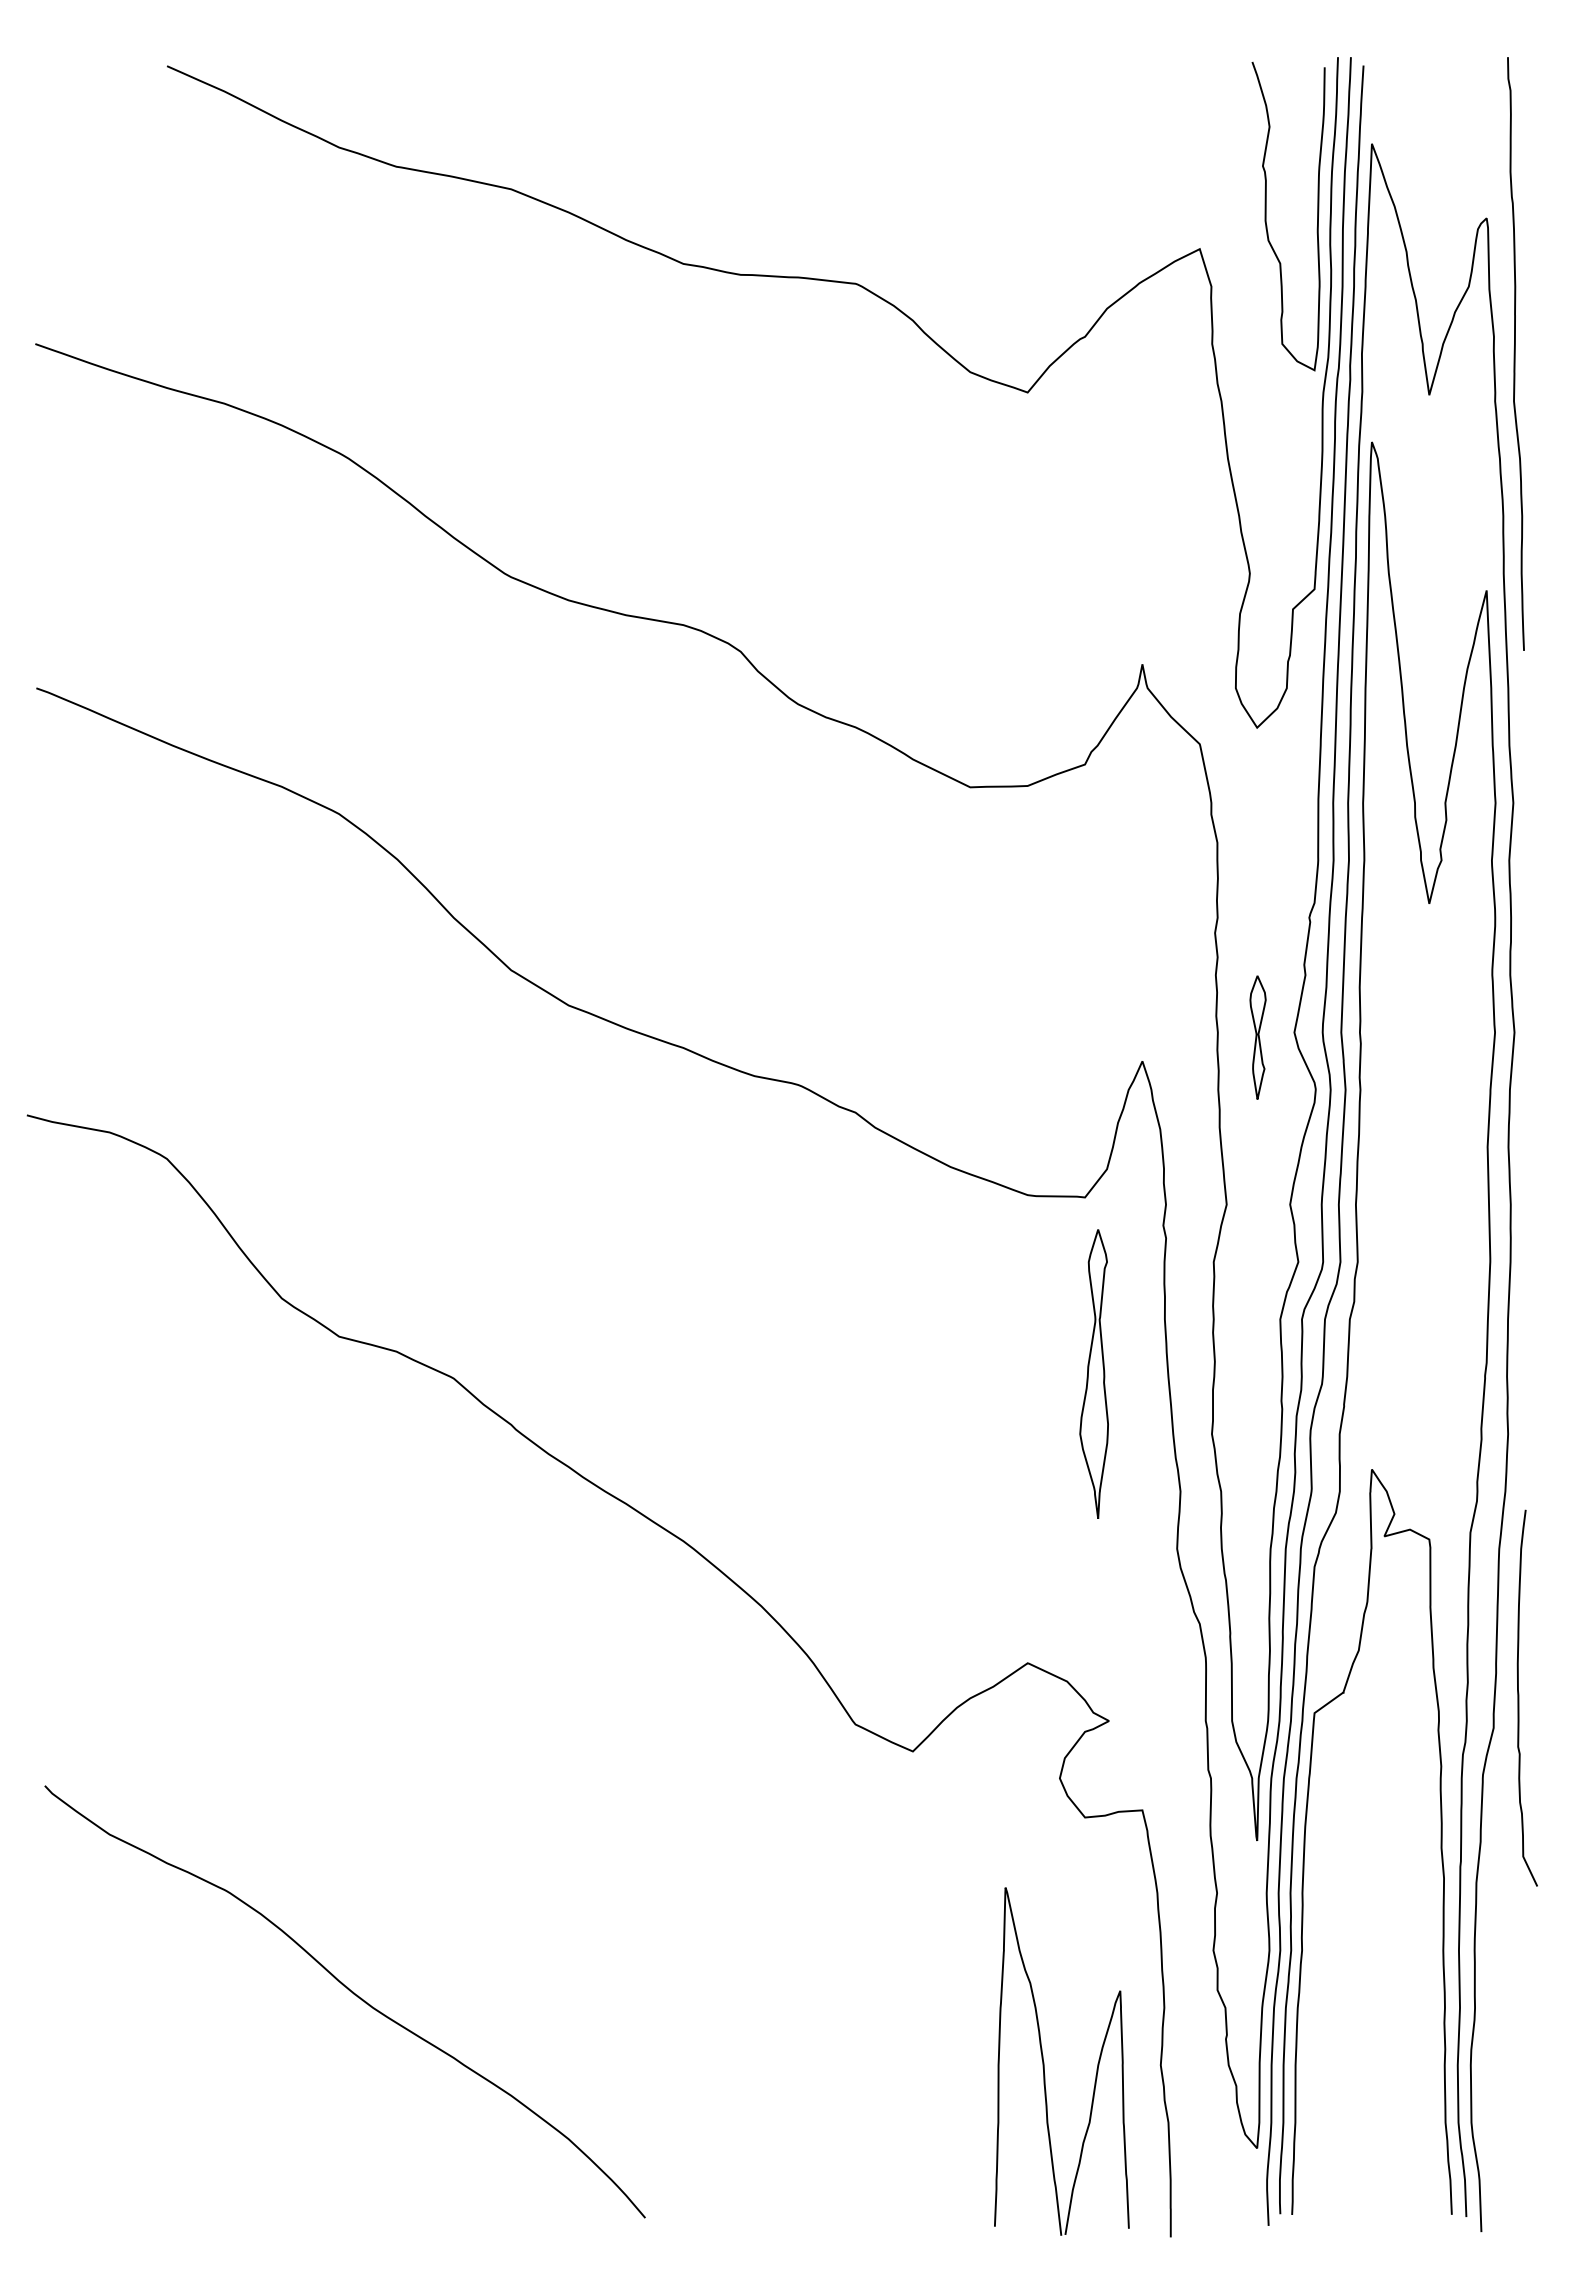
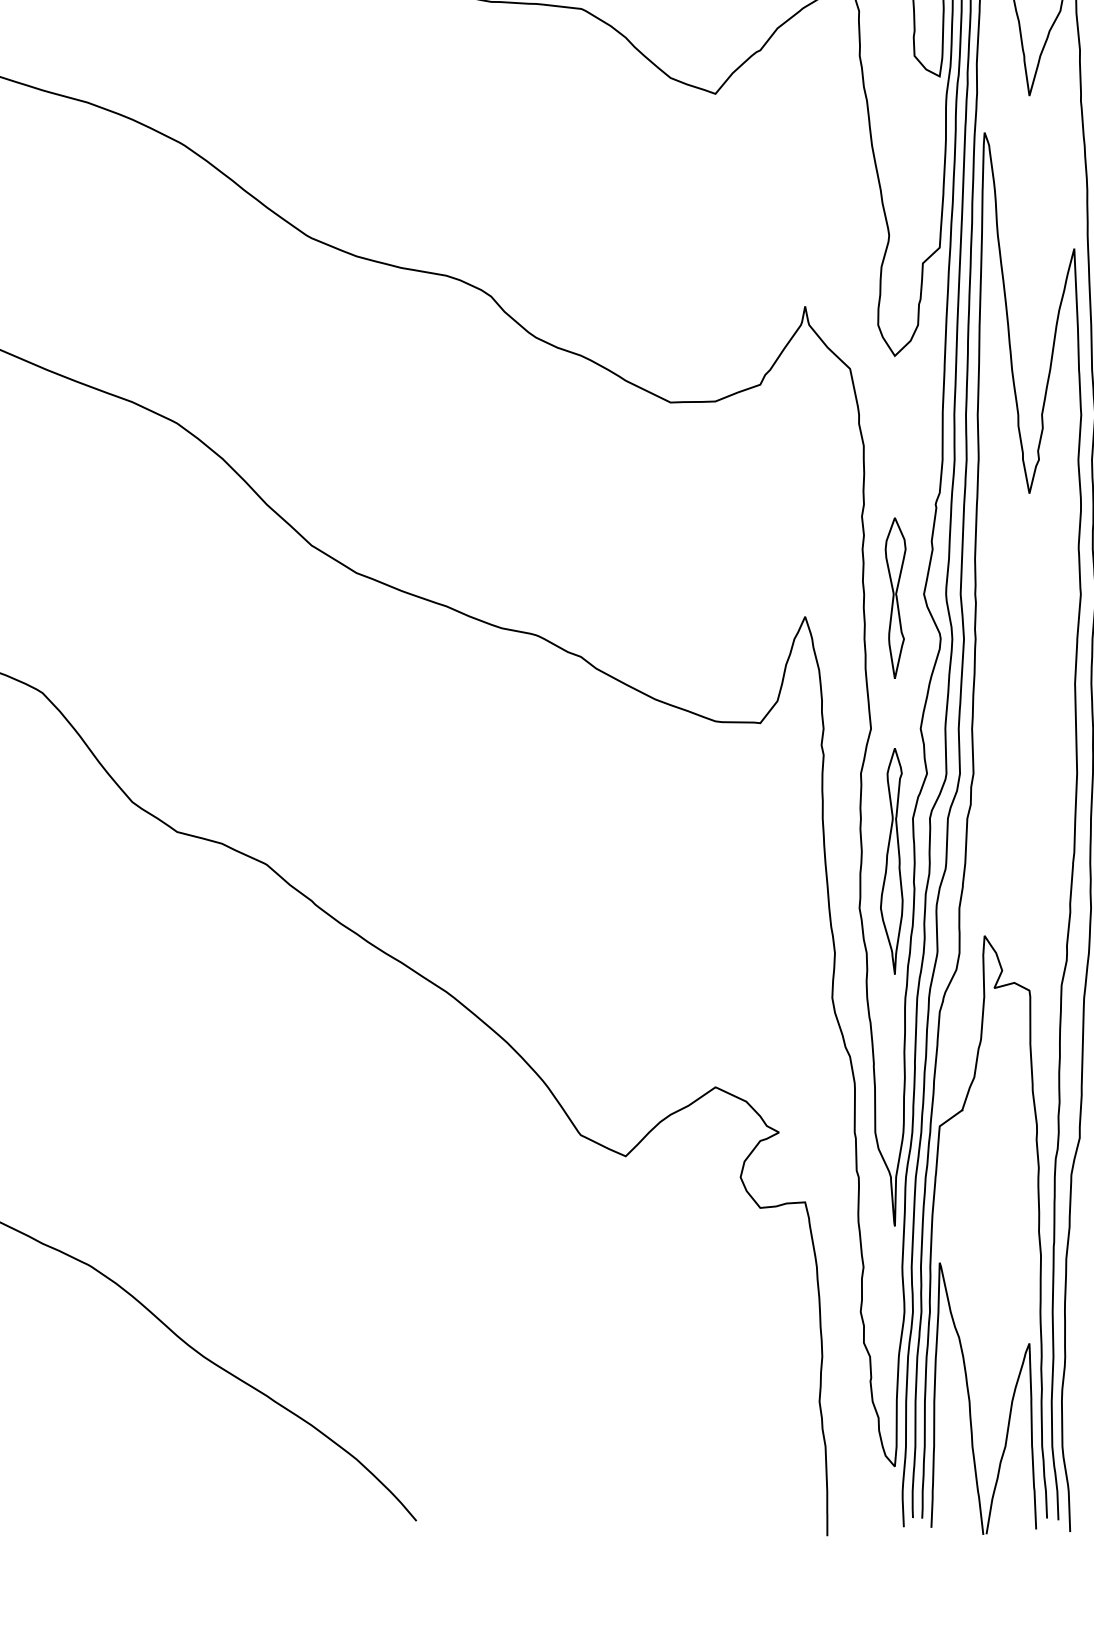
part: (1257, 1037) -> (895, 598), size x1.67
part: (1093, 1373) -> (891, 860), moved
part: (1044, 2062) -> (970, 1399), moved

